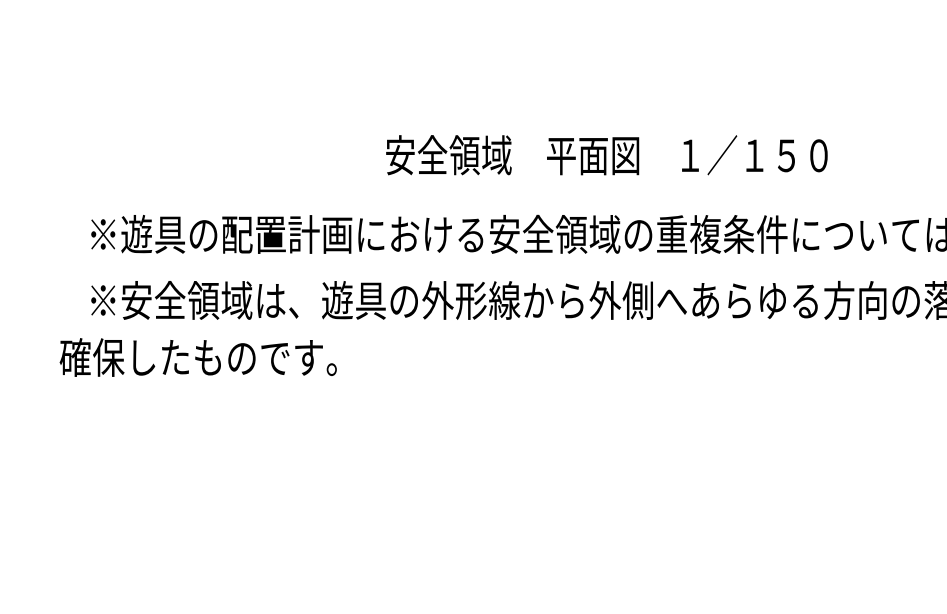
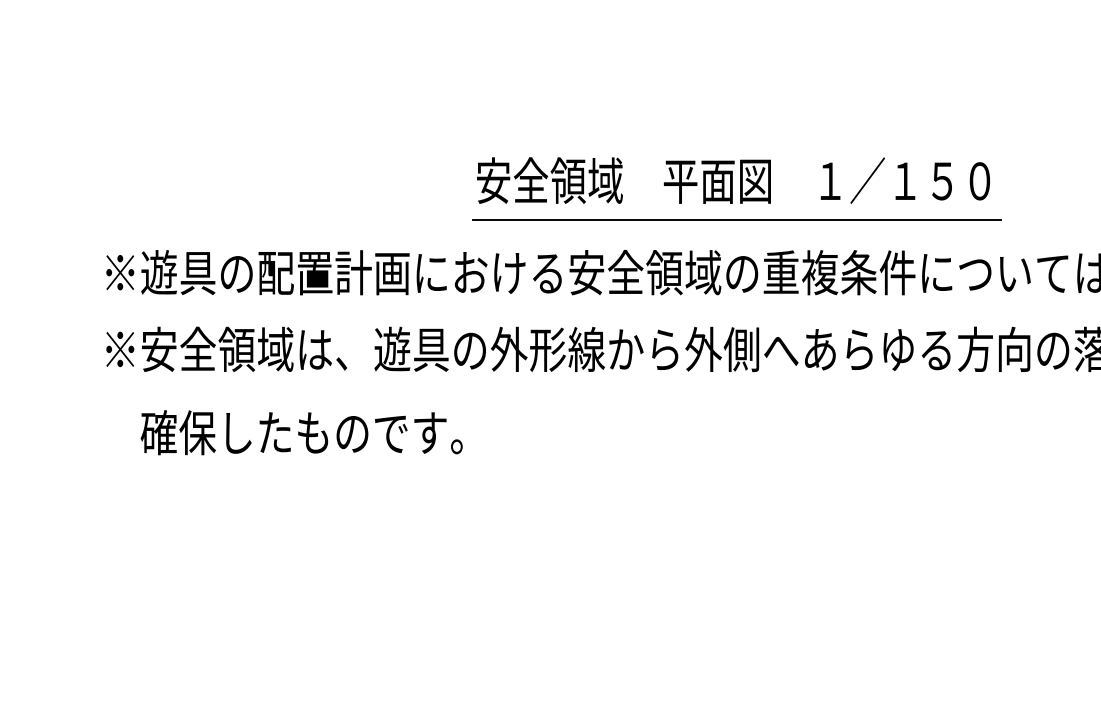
text: (606, 155) -> (733, 180), moved
line: (633, 188) -> (736, 219), added
text: (198, 357) -> (301, 432), moved

